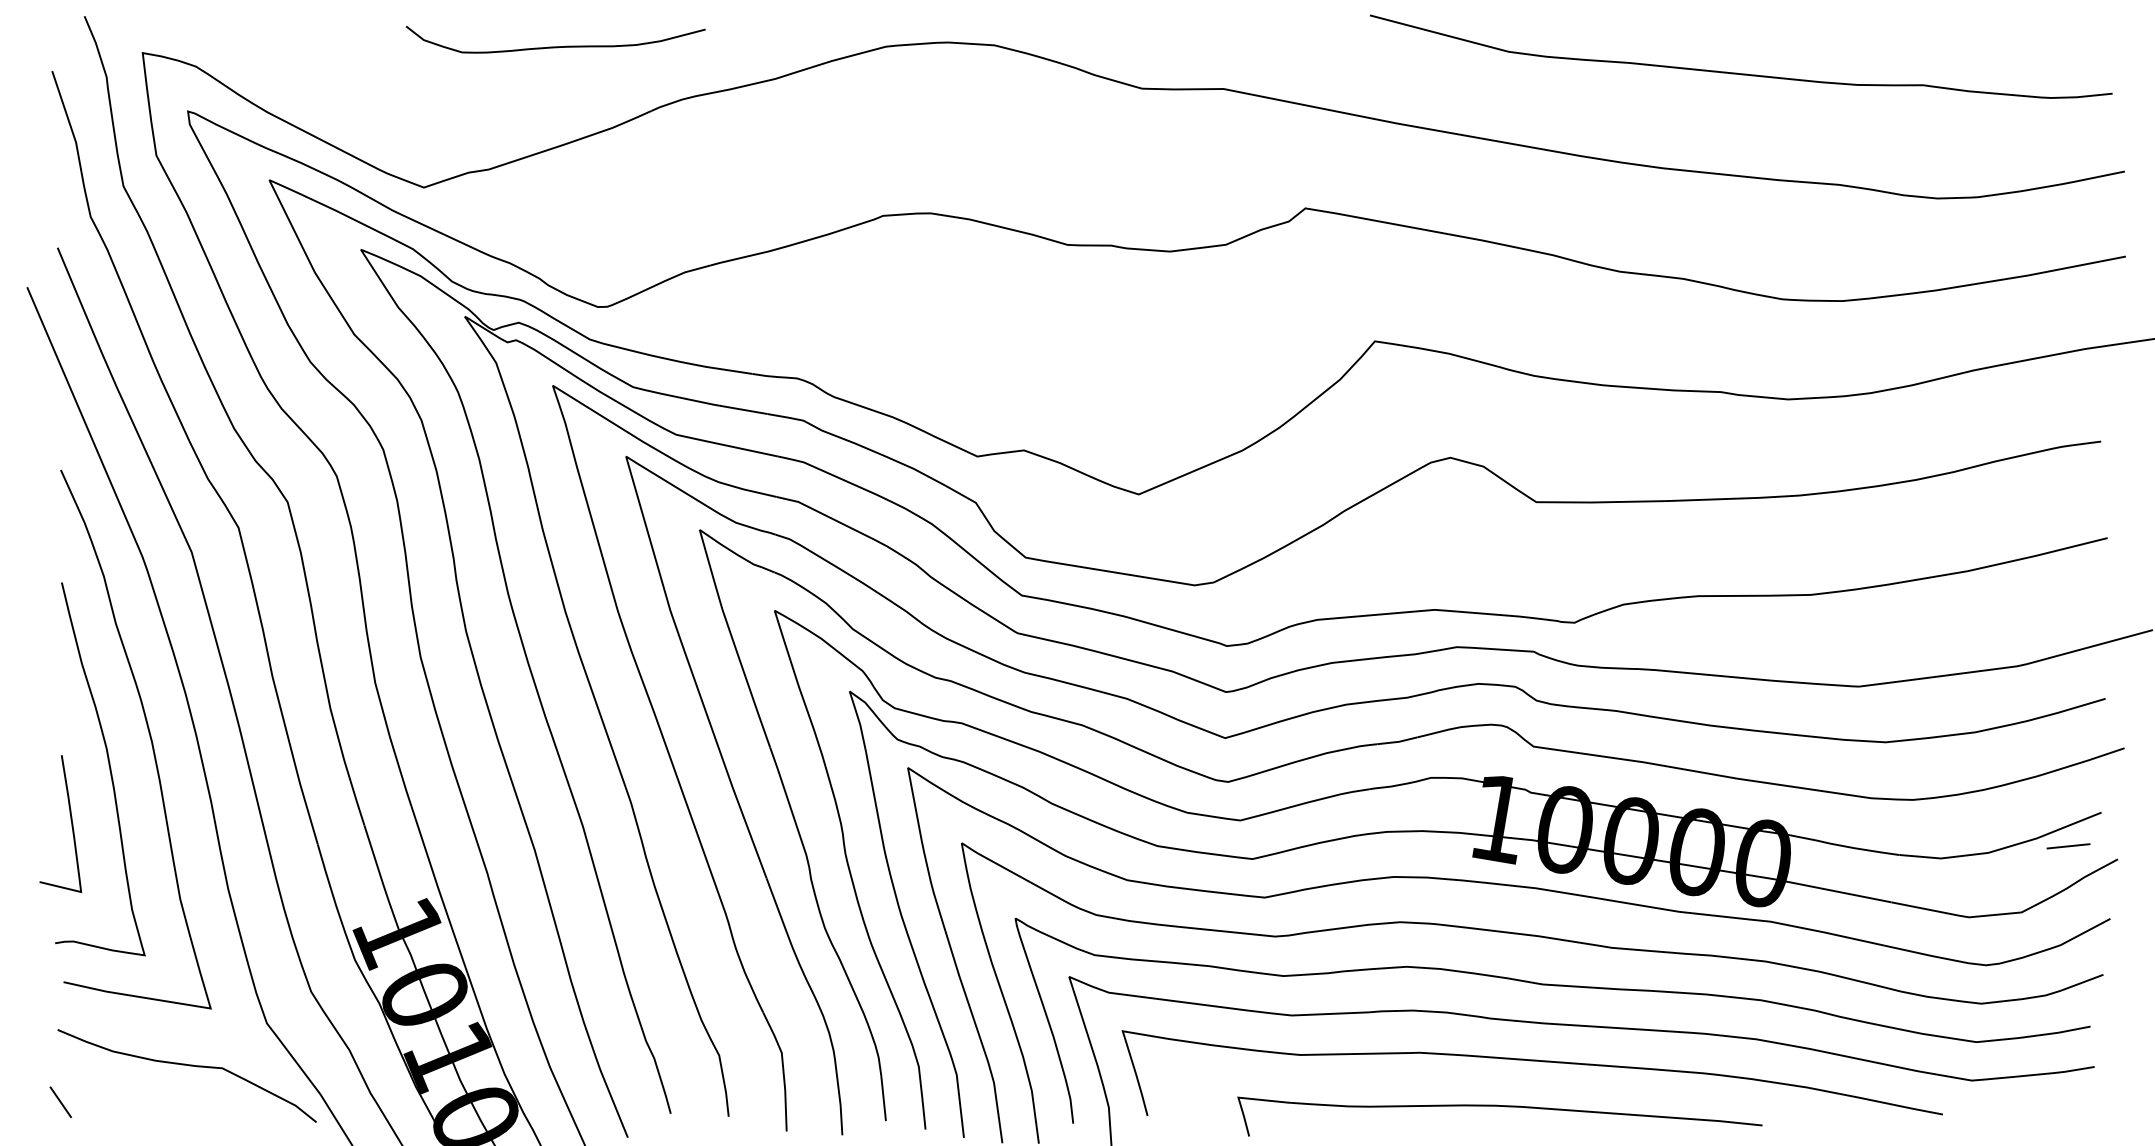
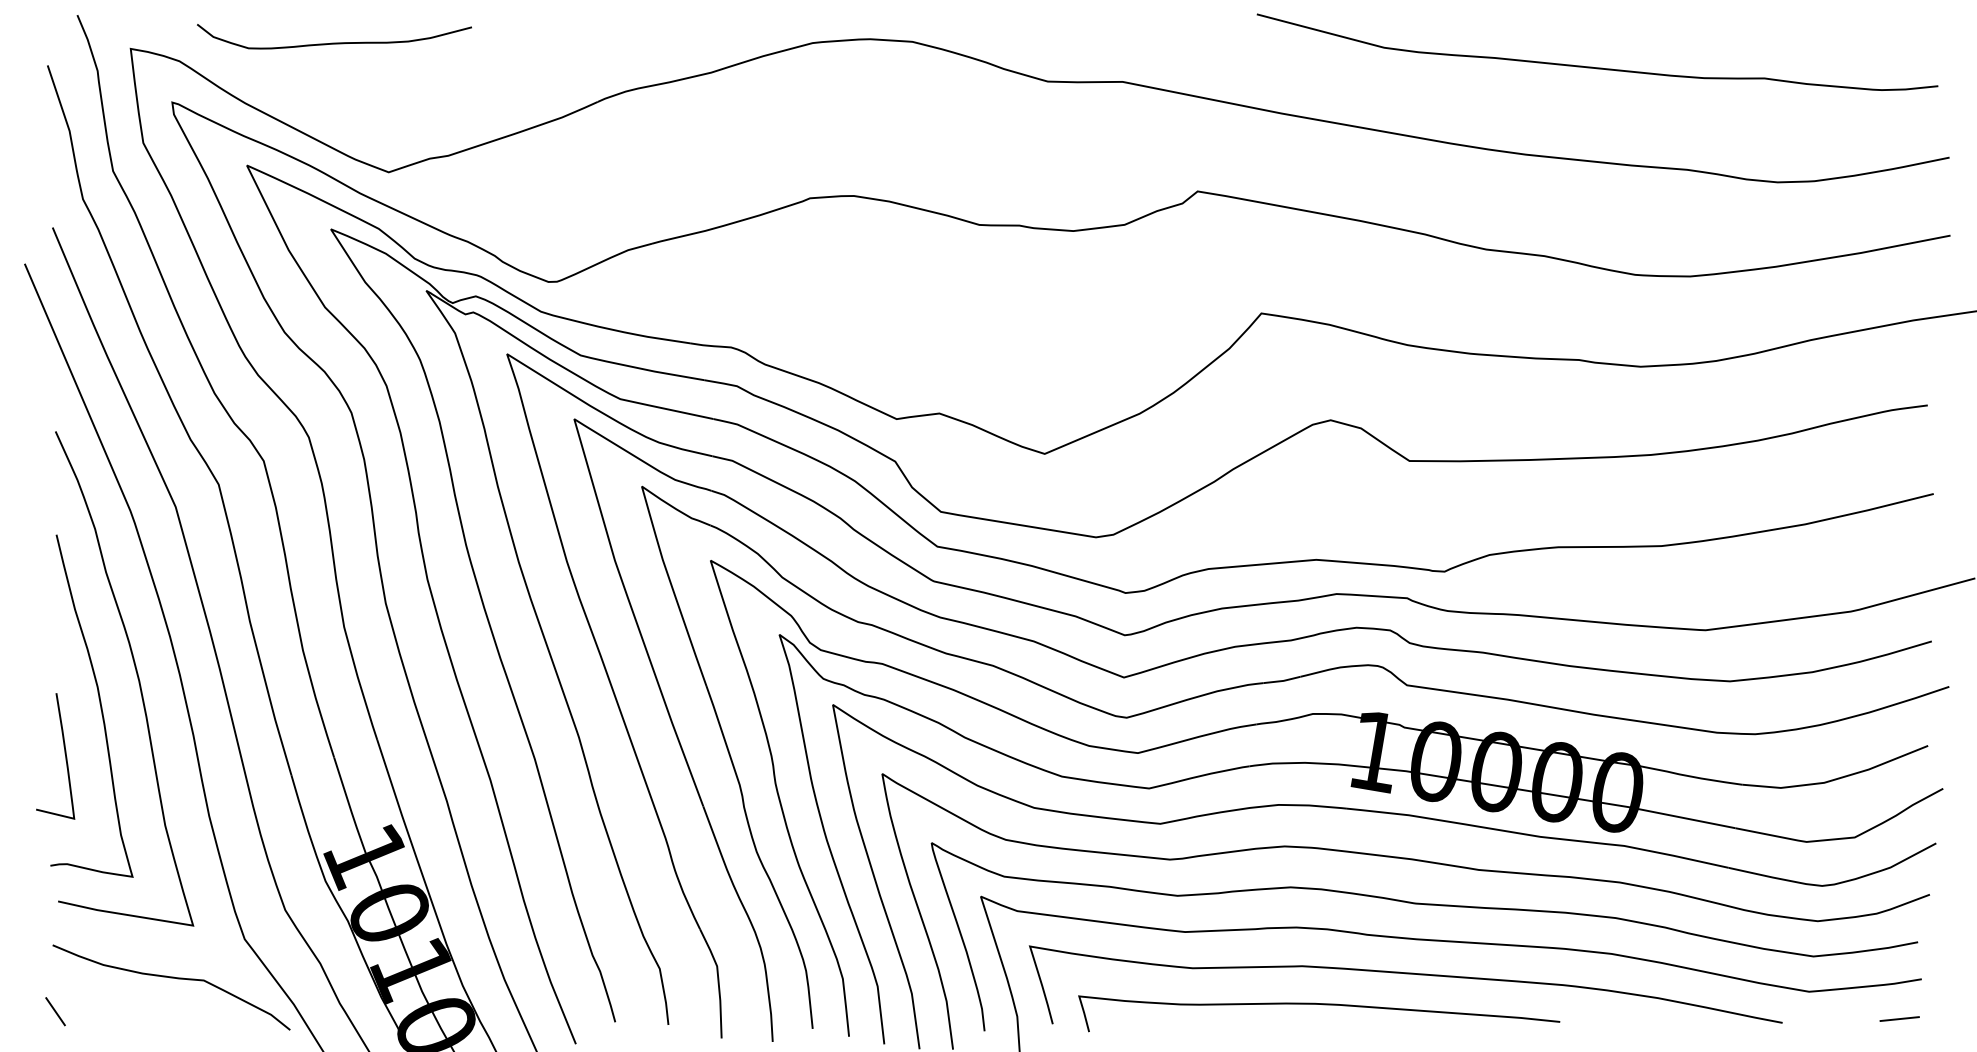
curve: (555, 46) -> (334, 42), moved
line: (2068, 846) -> (1899, 1019), moved
curve: (1499, 1106) -> (1318, 1004), moved

